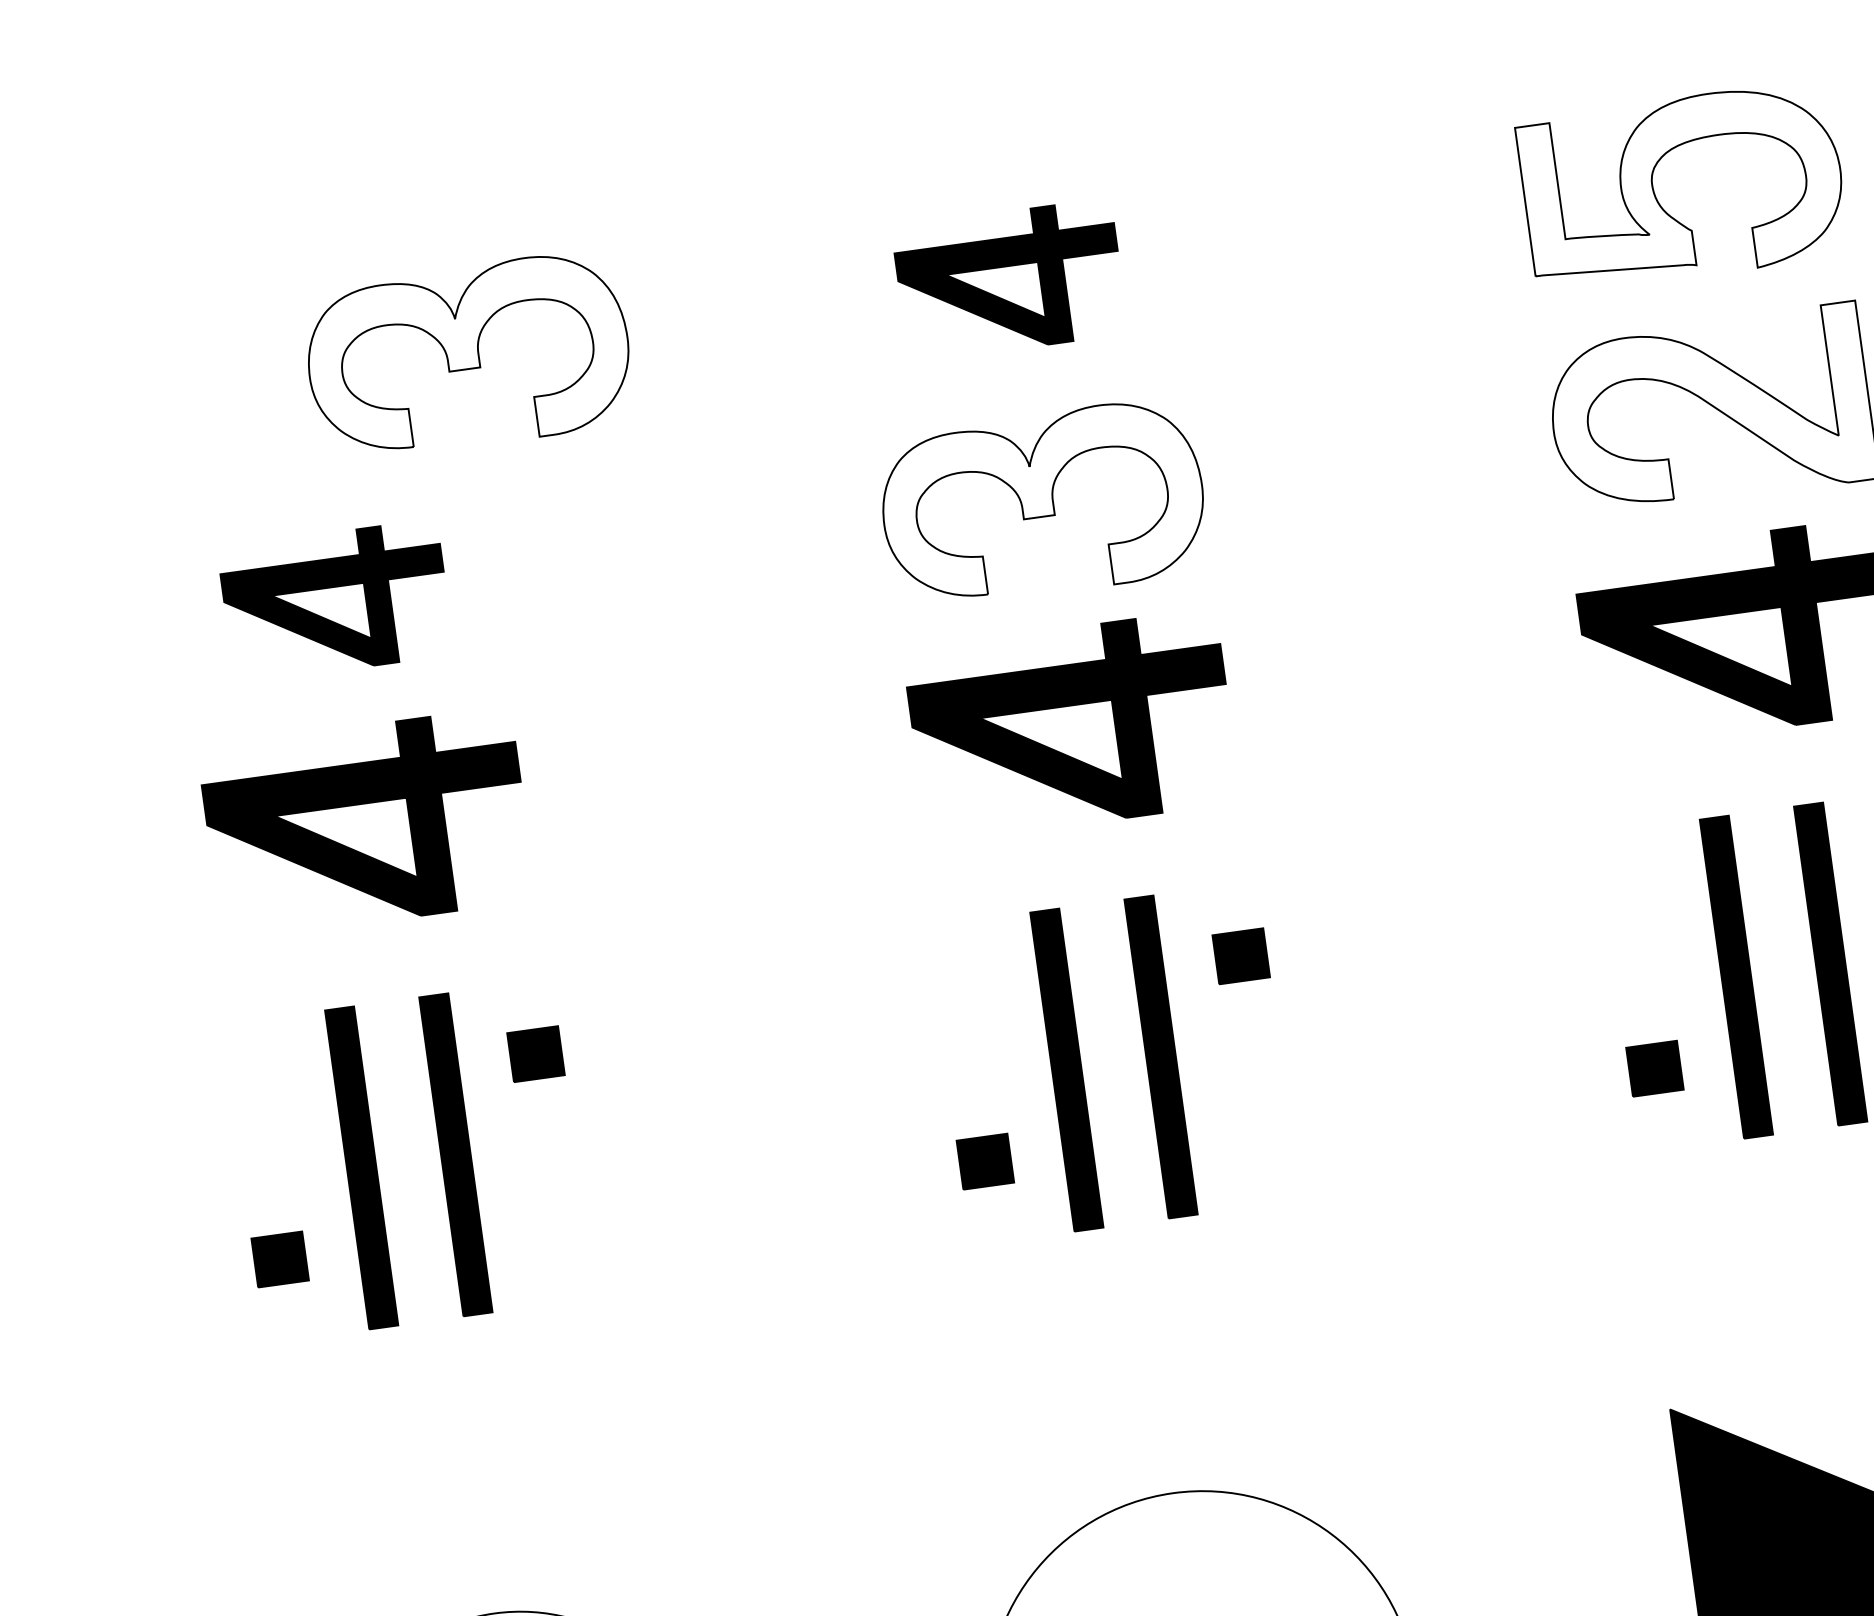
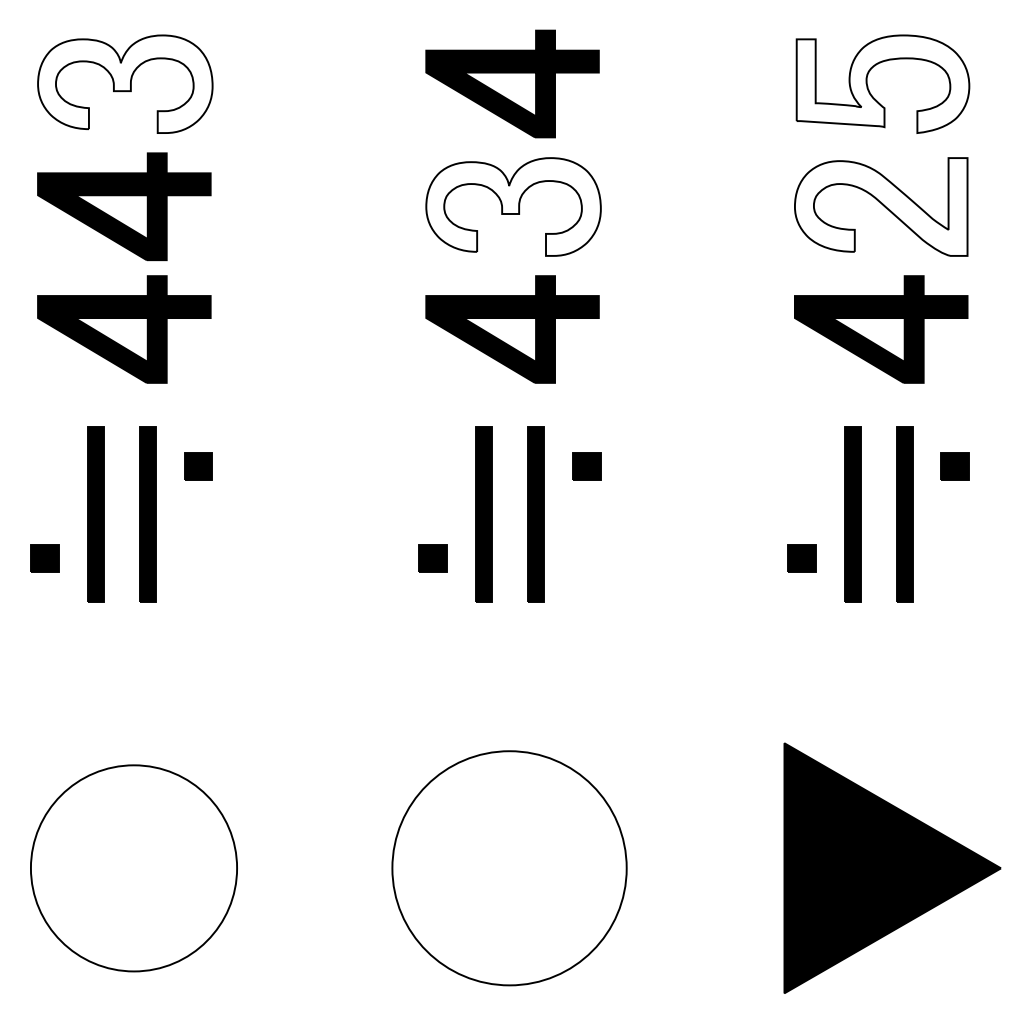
part: (1009, 279) -> (512, 83), size x1.43
part: (468, 354) -> (125, 83), moved
part: (336, 600) -> (124, 206), size x1.43

